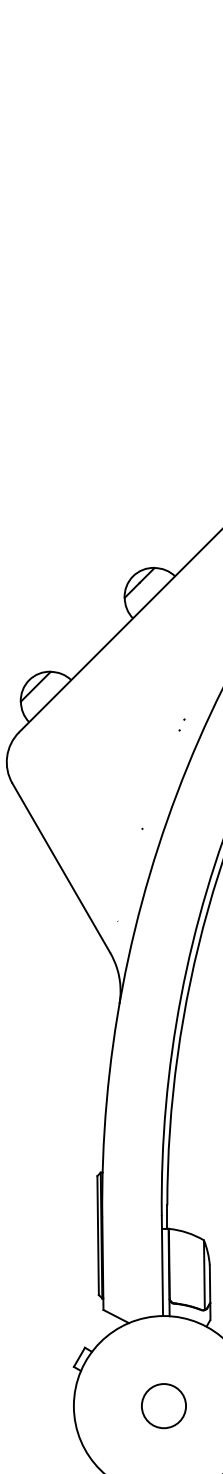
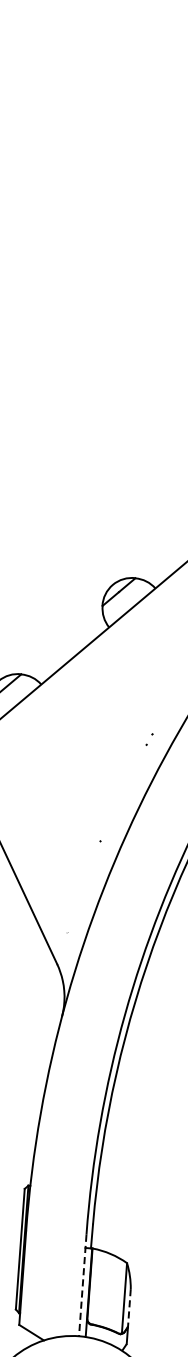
line: (162, 1266) -> (82, 1286), solid -> dashed
line: (210, 1284) -> (129, 1308), solid -> dashed

